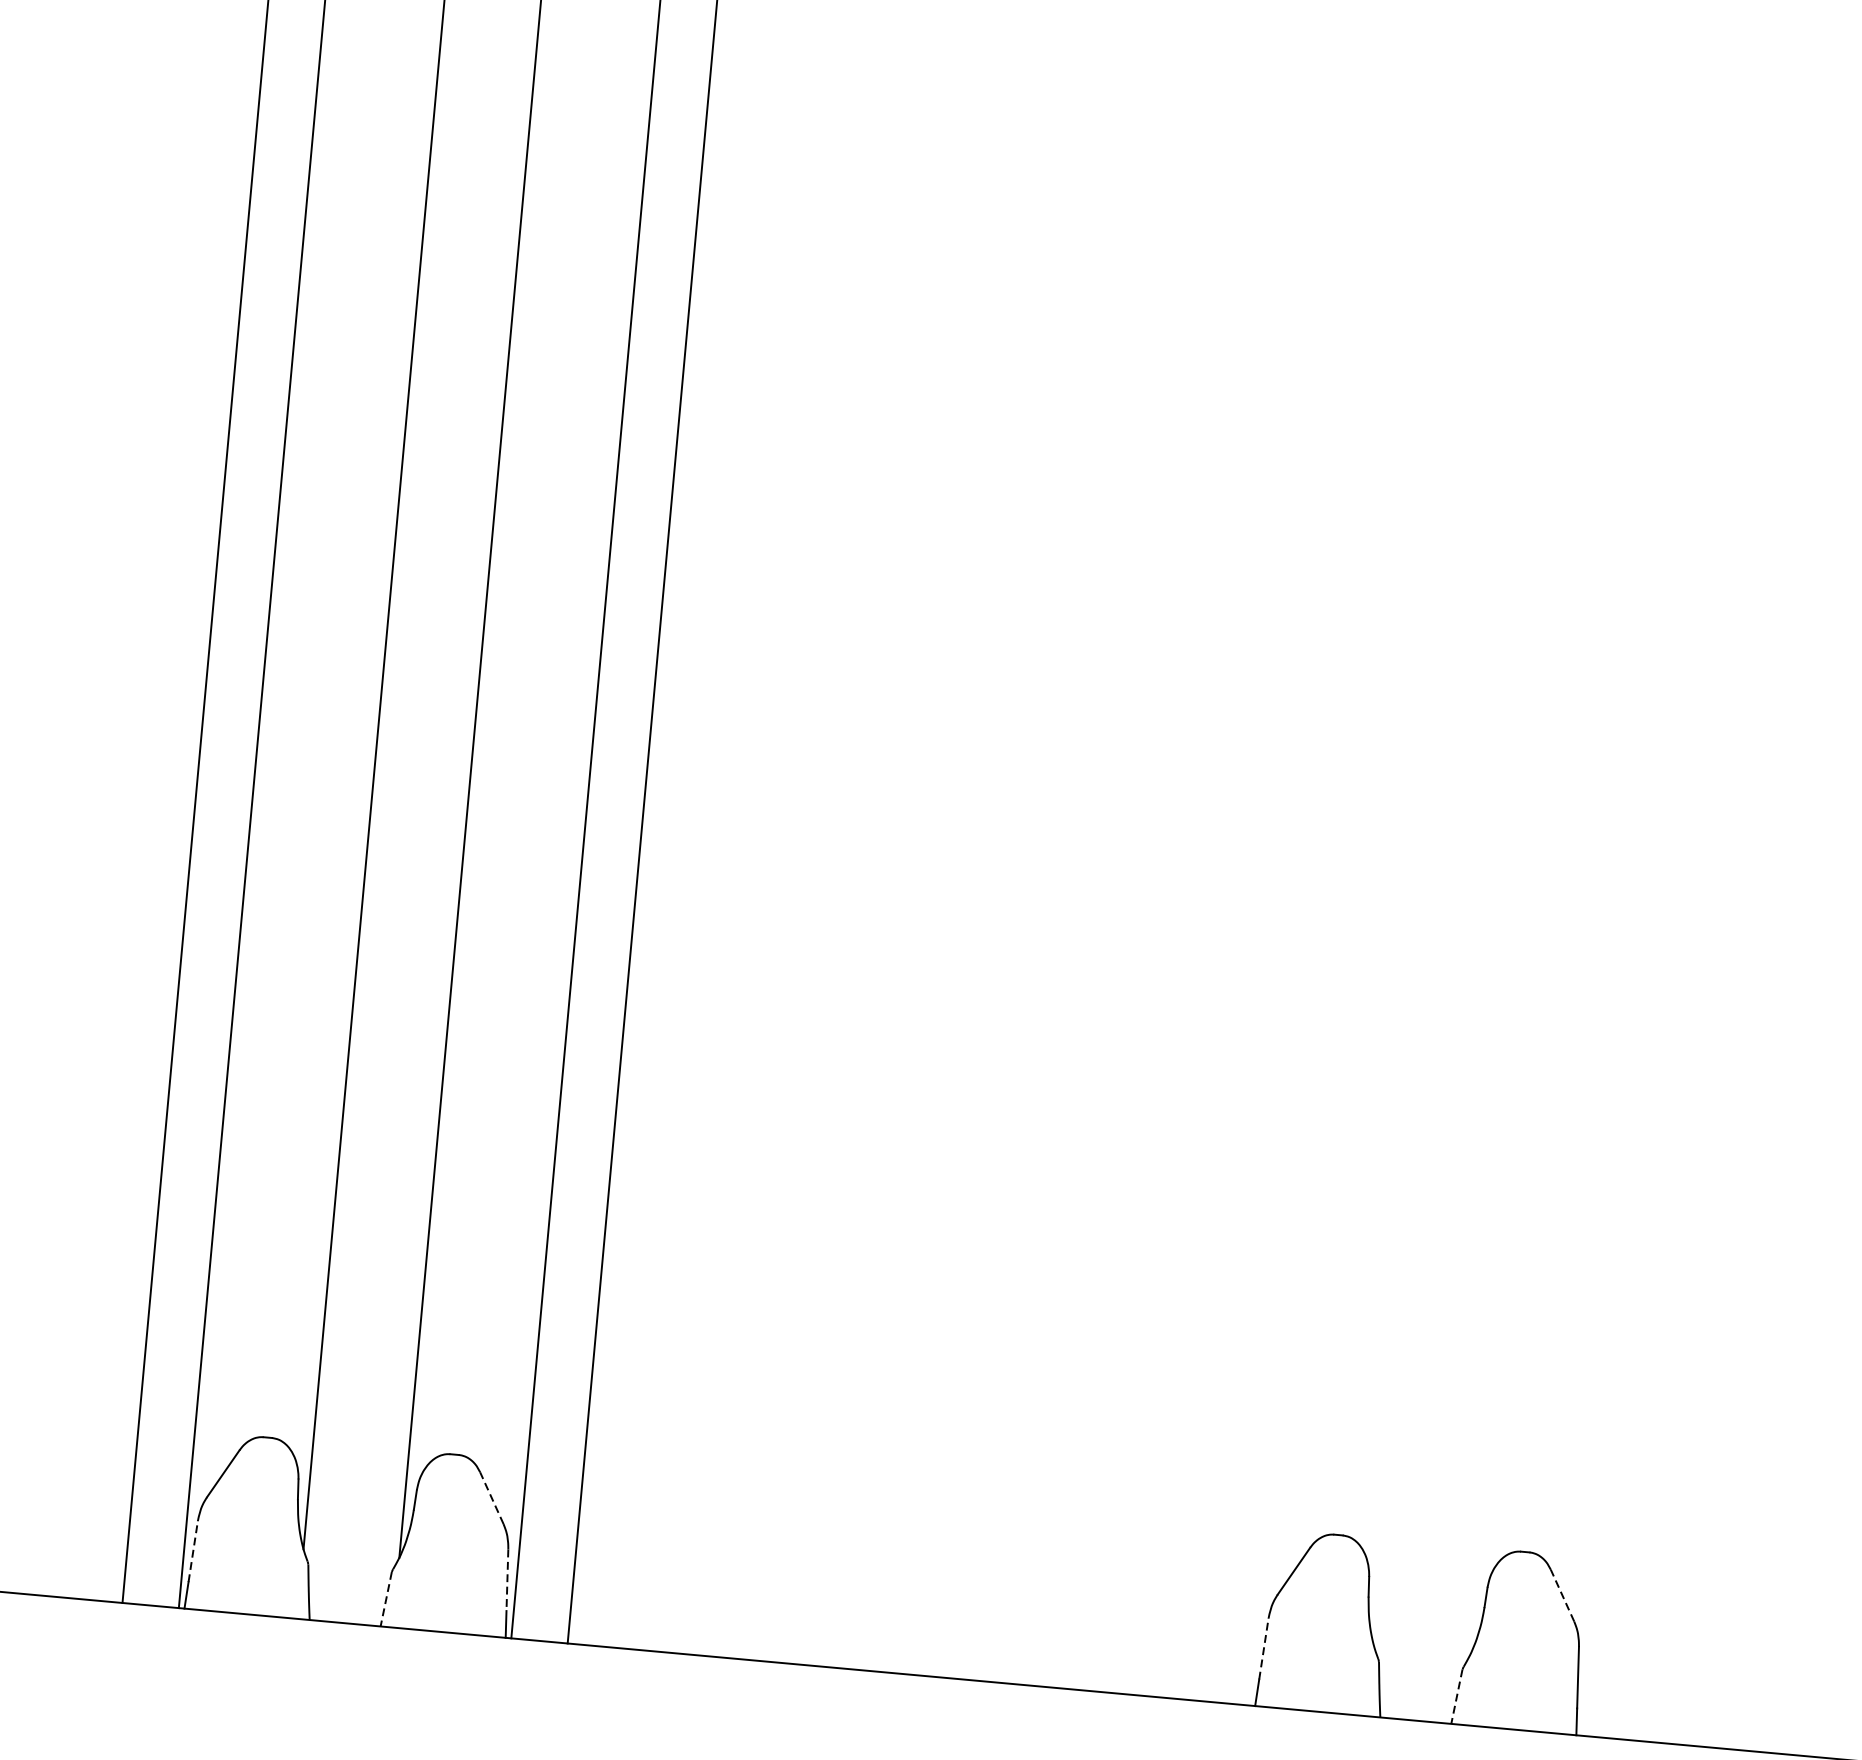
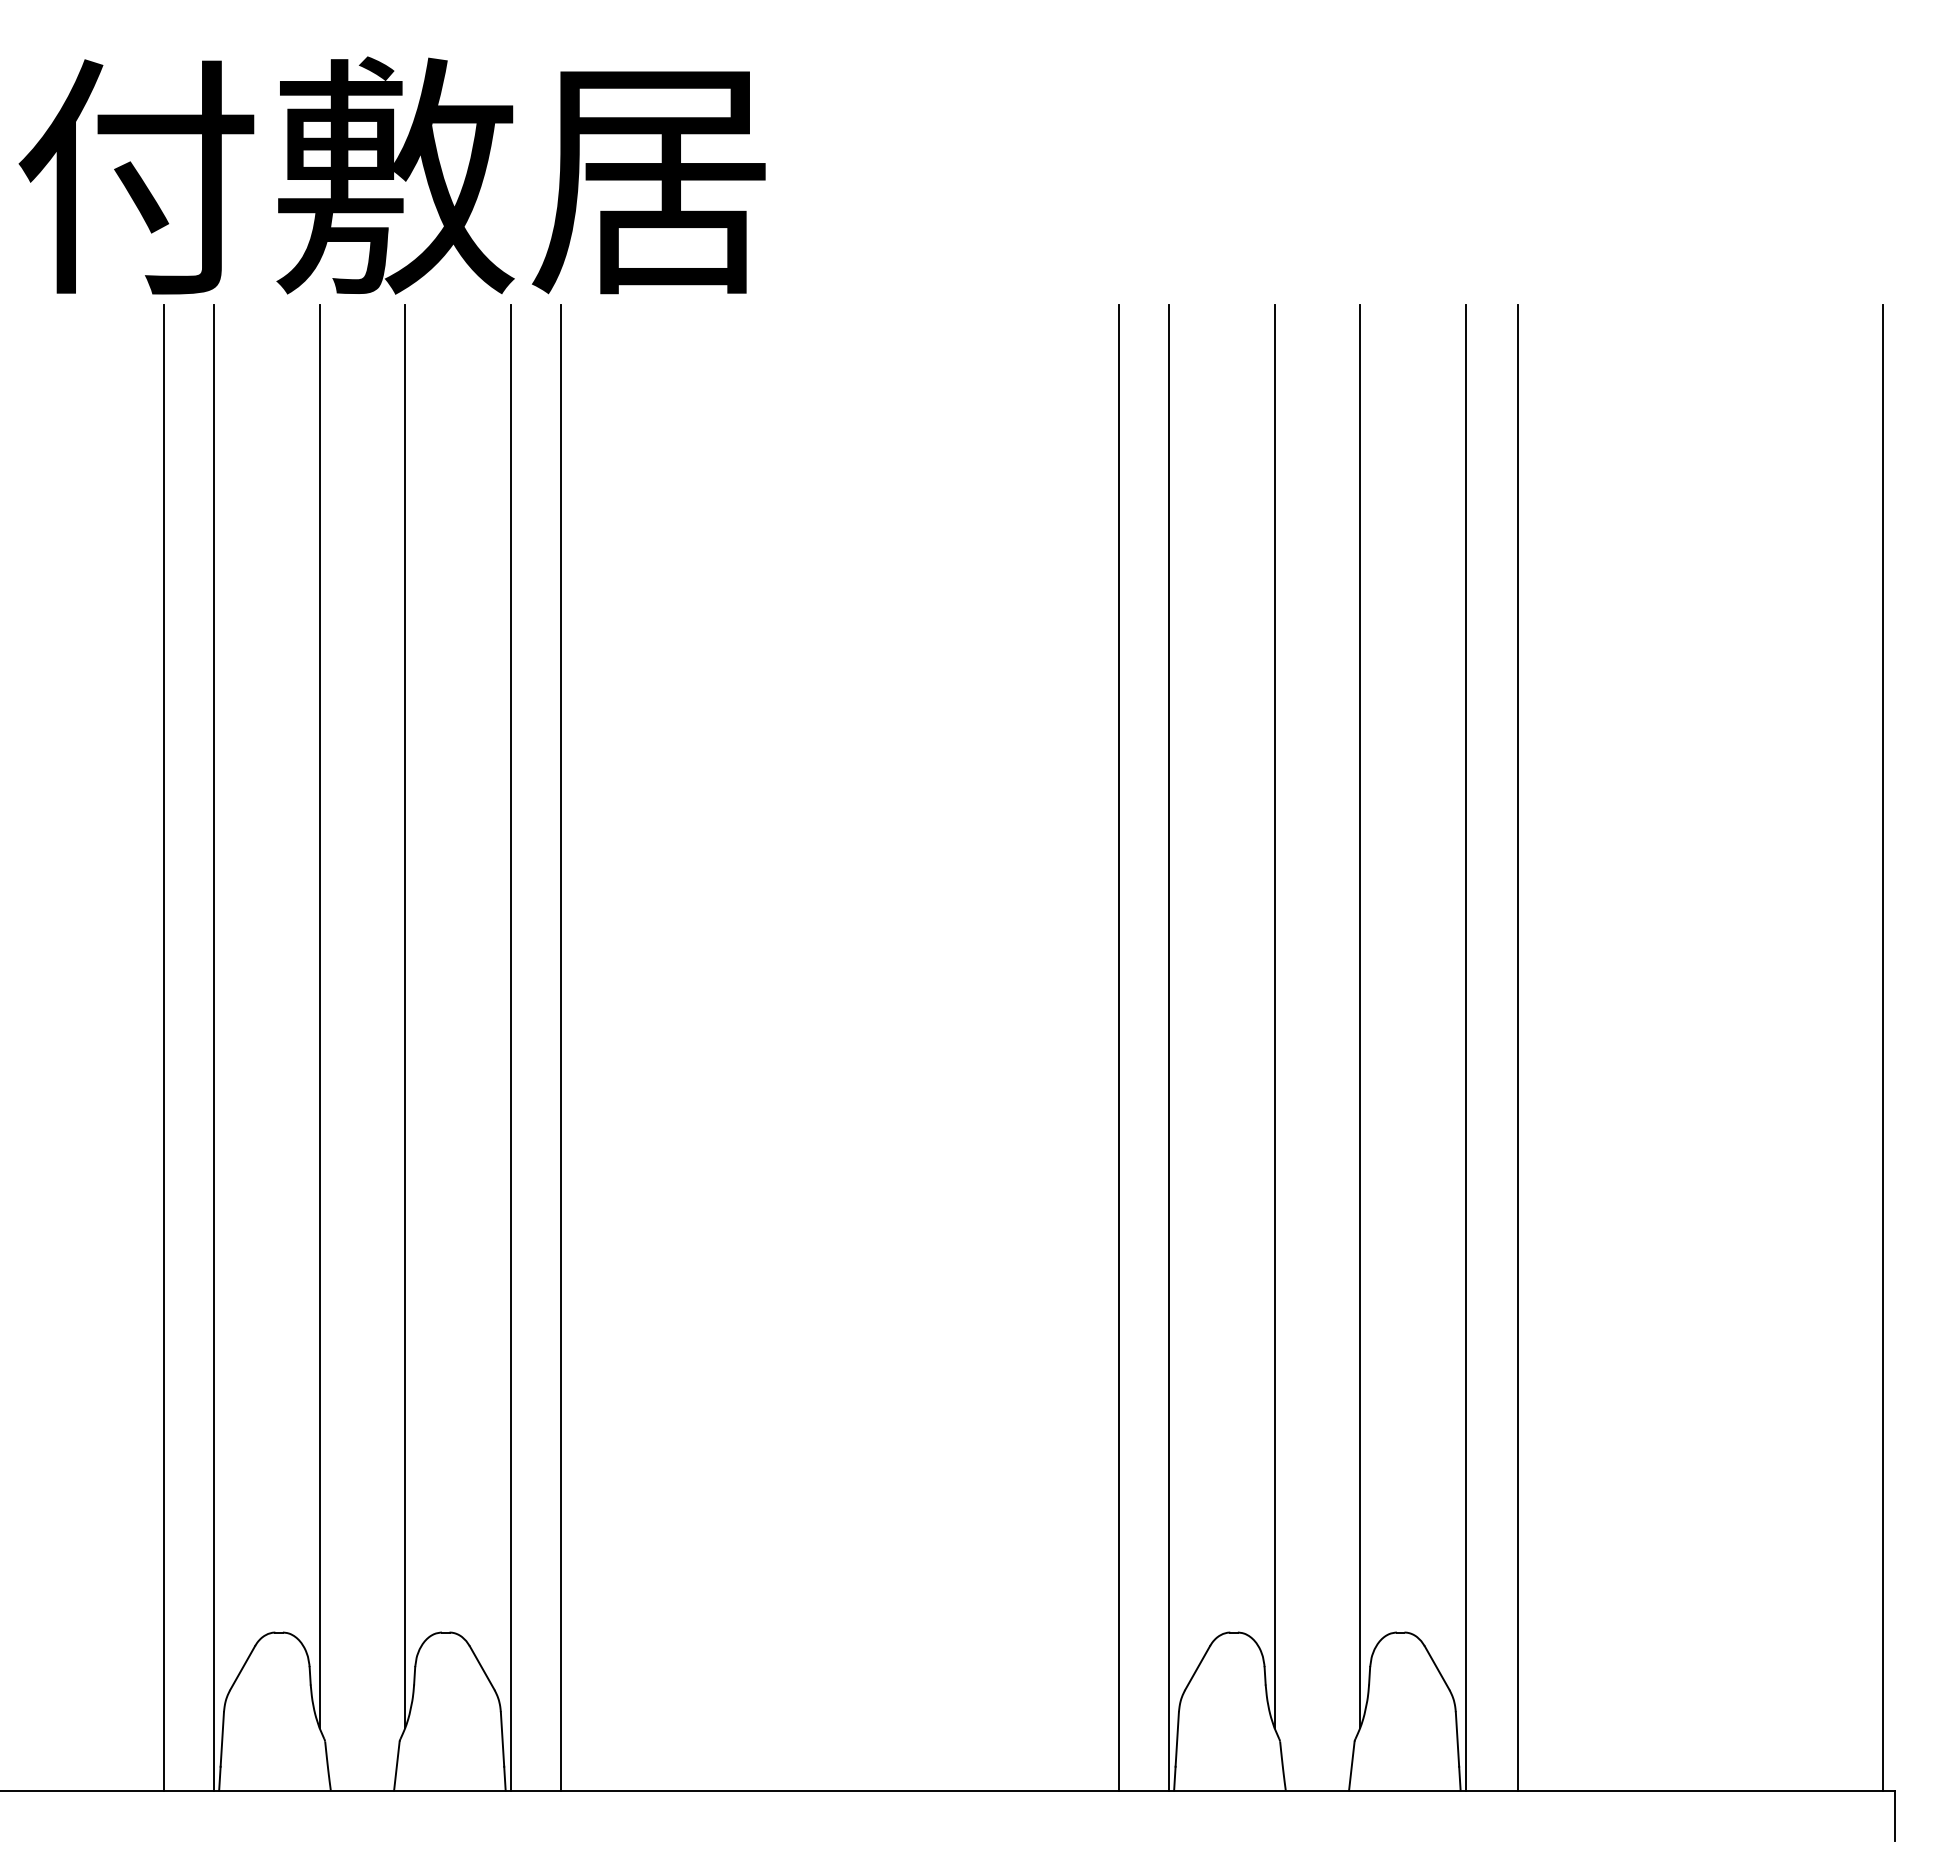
line: (1446, 848) -> (1274, 1016), added
line: (1543, 857) -> (1360, 1016), added
line: (1268, 867) -> (1118, 1047), added
line: (1325, 872) -> (1169, 1047), added
line: (1657, 902) -> (1465, 1047), added
line: (1717, 908) -> (1518, 1047), added
line: (491, 1497) -> (481, 1667), dashed -> solid
line: (193, 1550) -> (222, 1738), dashed -> solid
line: (507, 1580) -> (502, 1739), dashed -> solid
line: (1561, 1594) -> (1436, 1667), dashed -> solid
line: (385, 1599) -> (396, 1766), dashed -> solid
line: (1264, 1648) -> (1177, 1738), dashed -> solid
line: (1456, 1697) -> (1351, 1766), dashed -> solid

